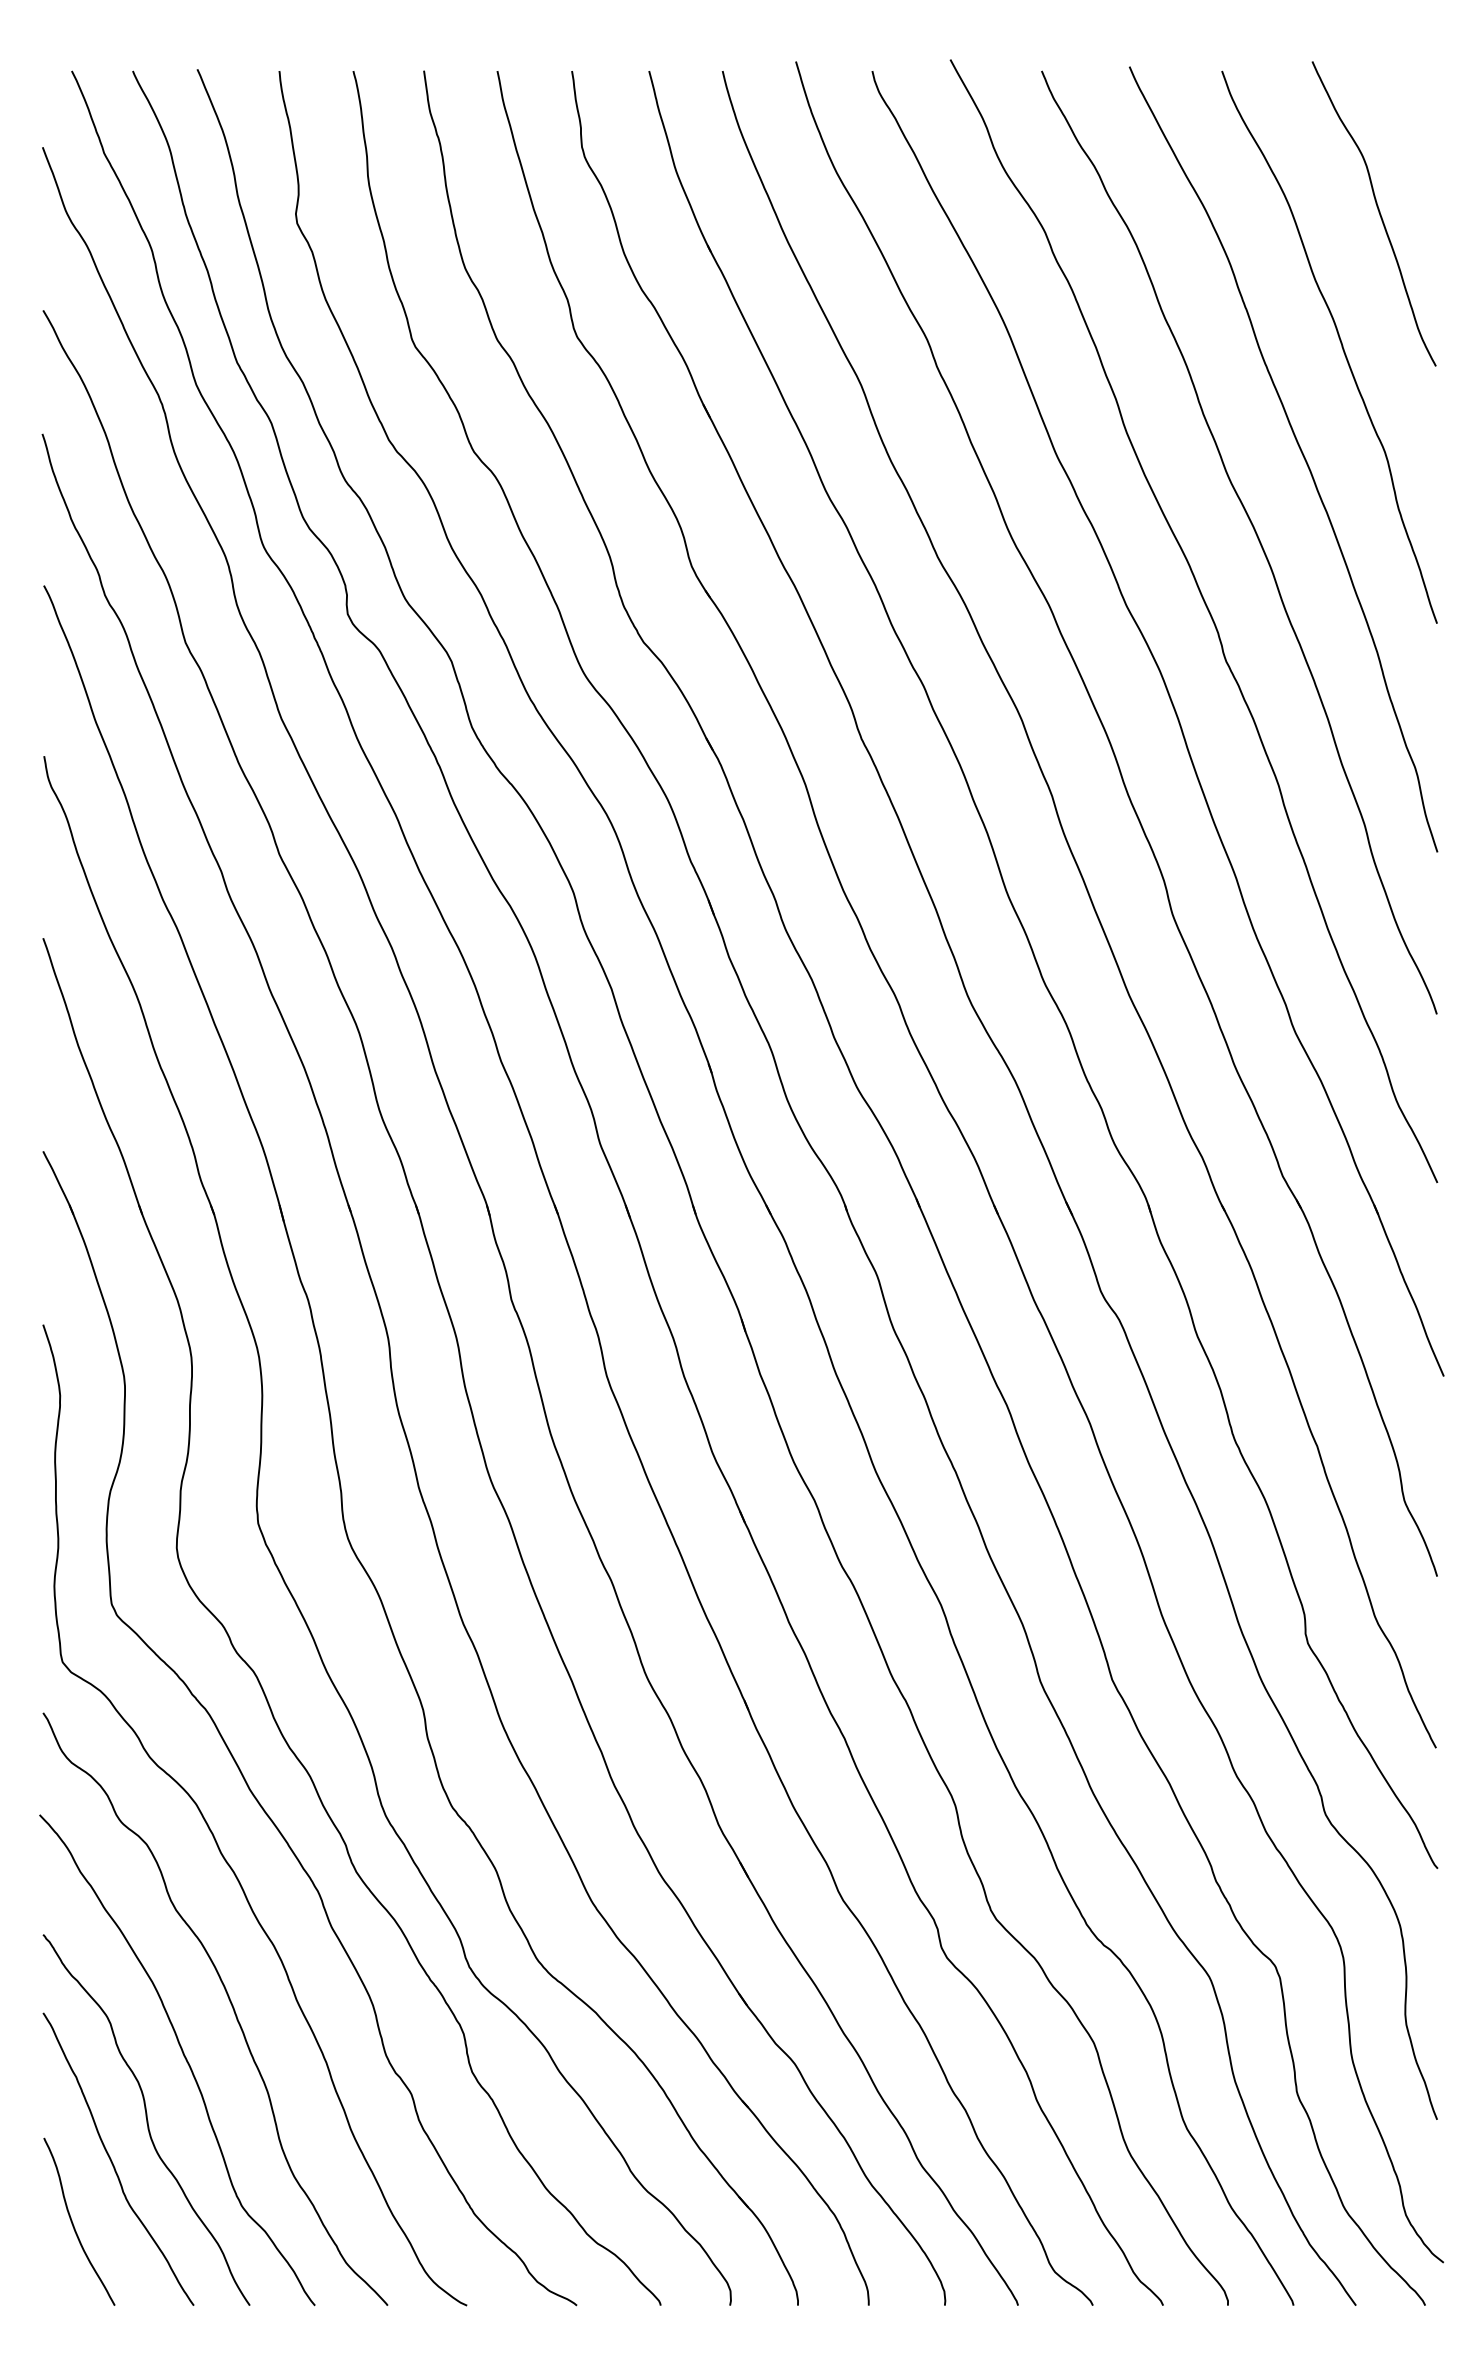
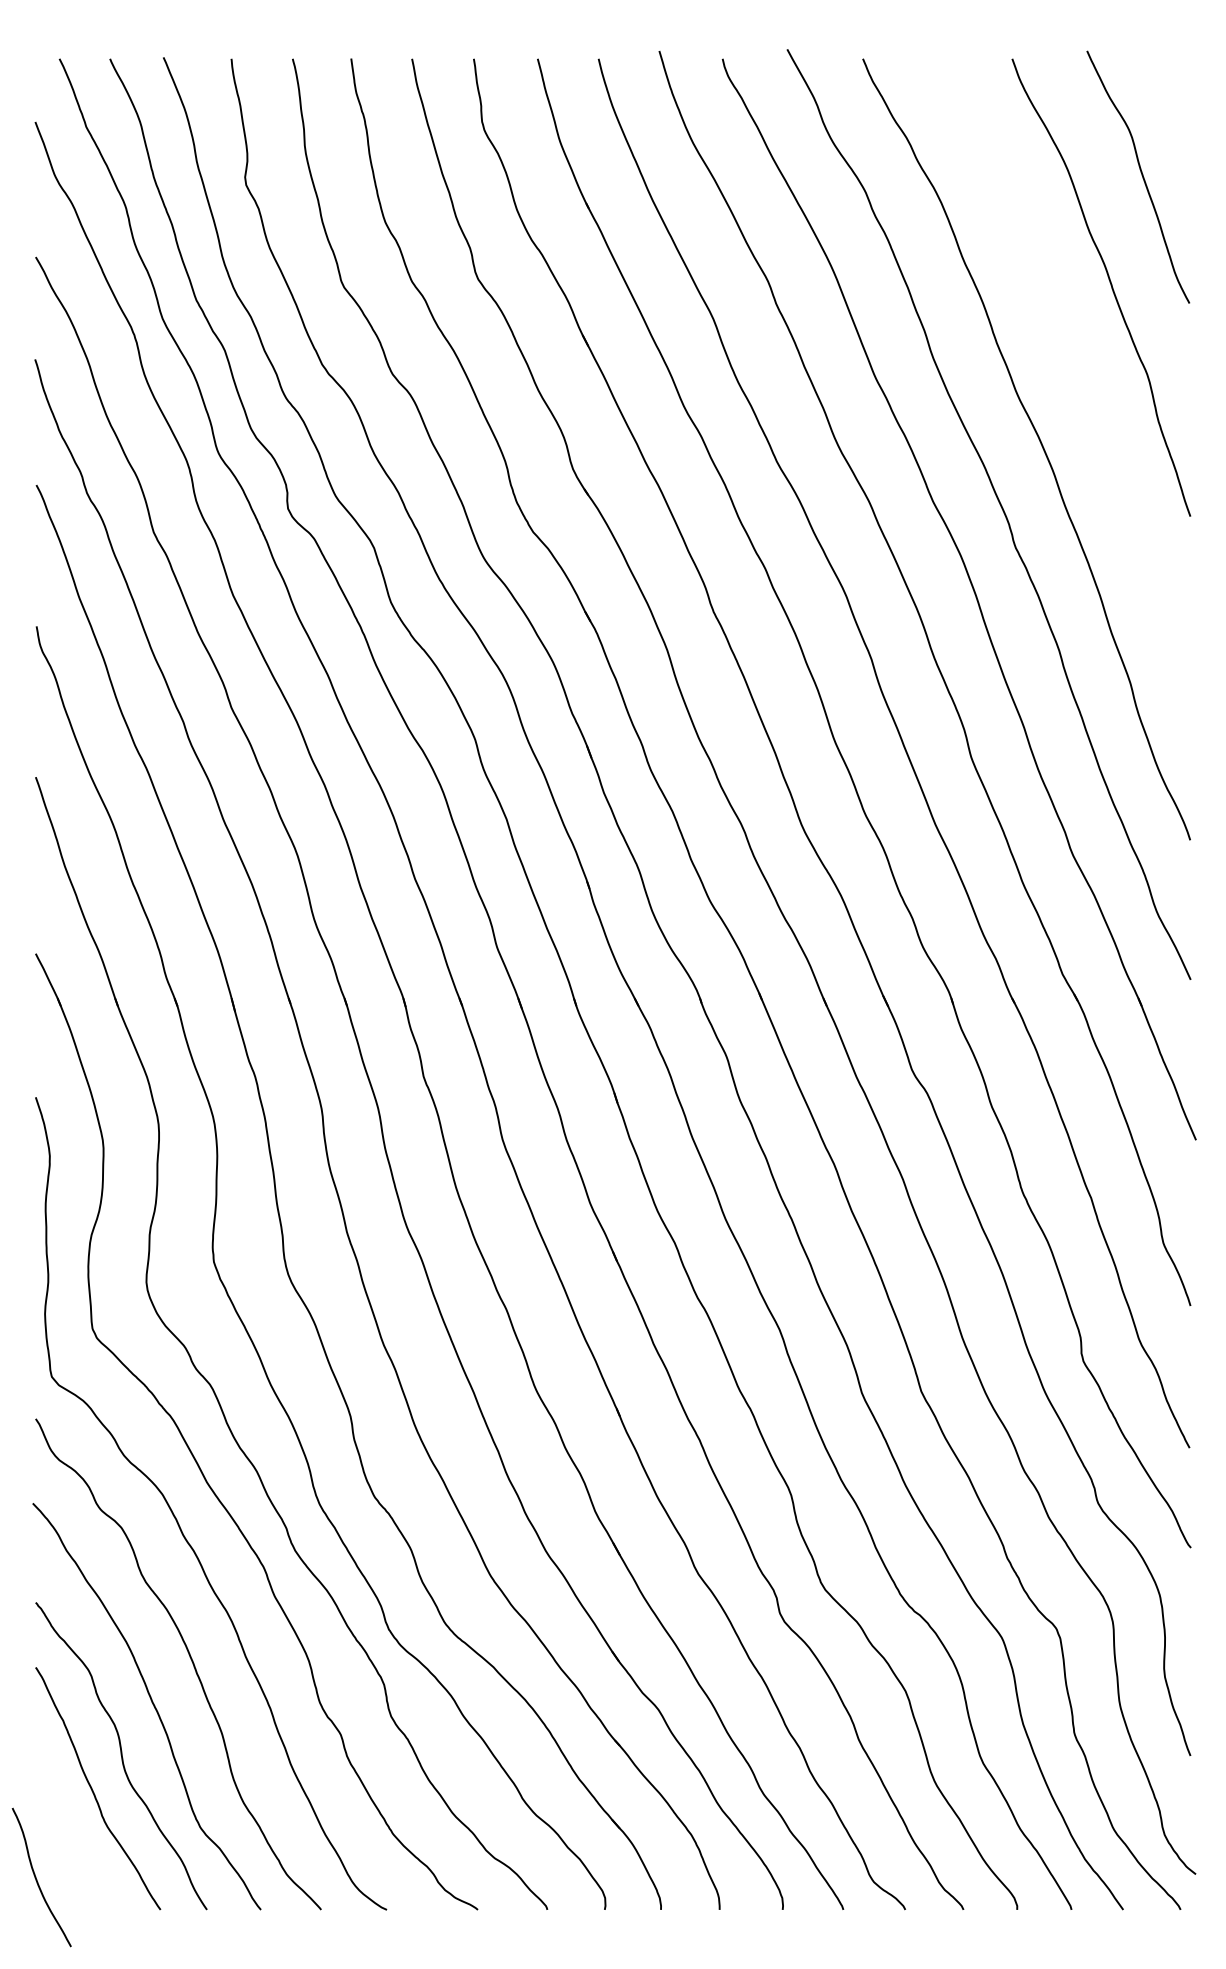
curve: (1300, 452) -> (1077, 374), removed
curve: (74, 2224) -> (37, 1879), moved

